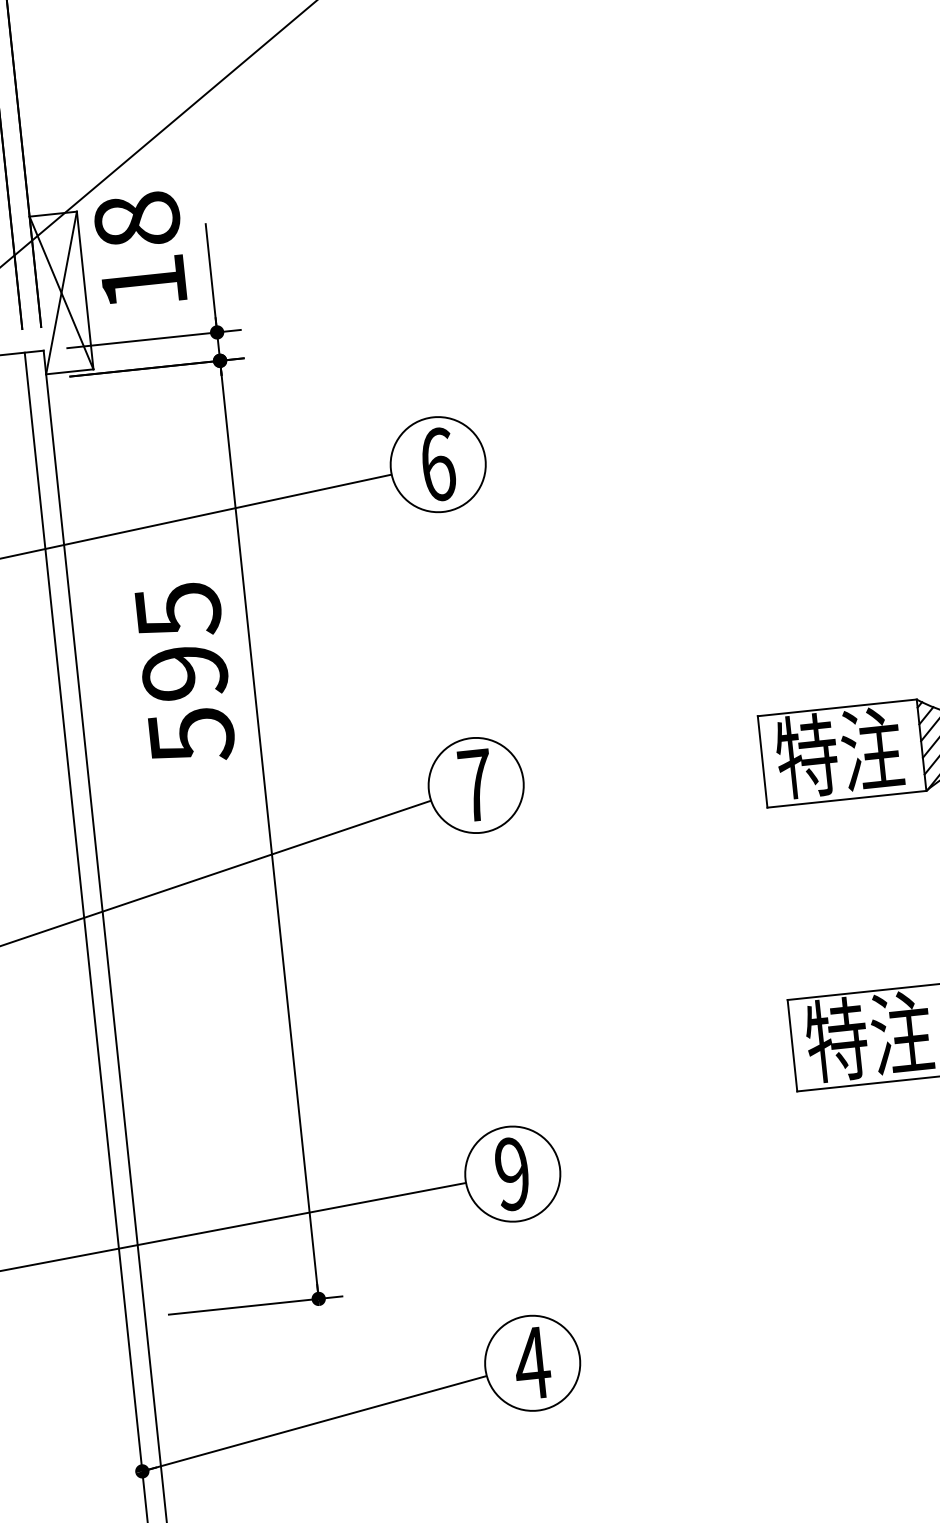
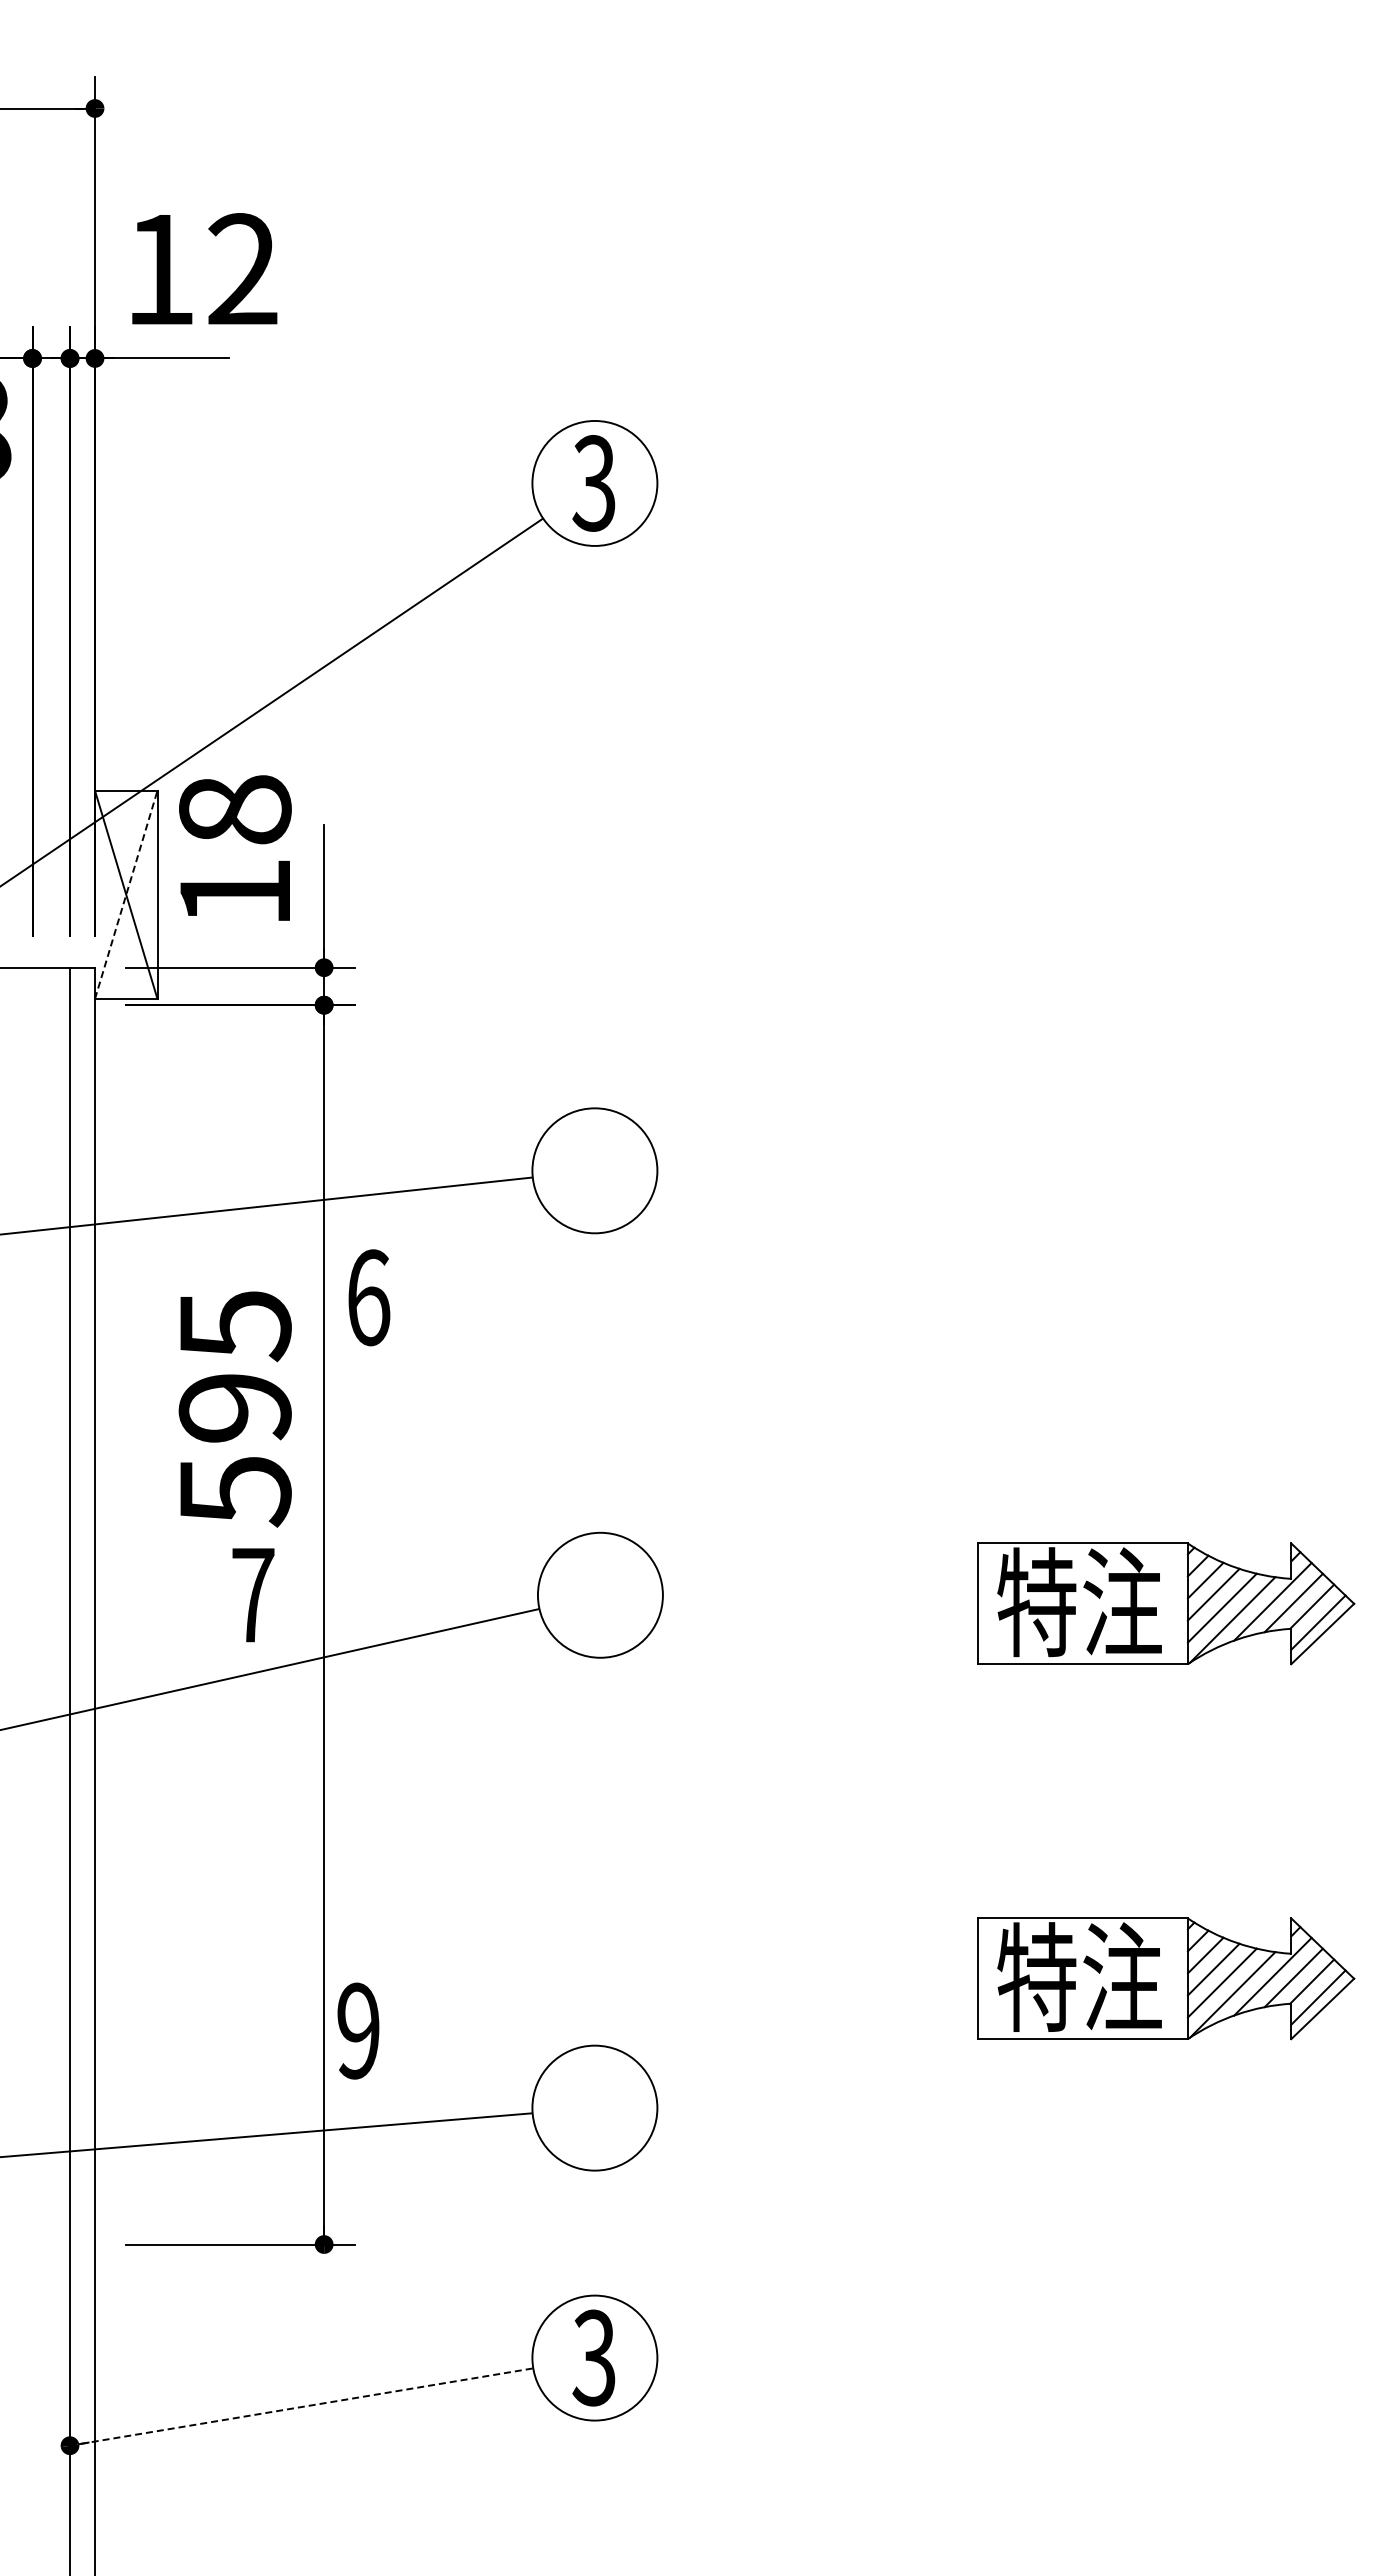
line: (61, 292) -> (126, 894), solid -> dashed
text: (438, 464) -> (369, 1297), moved
text: (476, 785) -> (253, 1595), moved
text: (512, 1173) -> (358, 2030), moved
text: (532, 1362) -> (594, 2357), 4 -> 3
line: (314, 1424) -> (301, 2407), solid -> dashed

